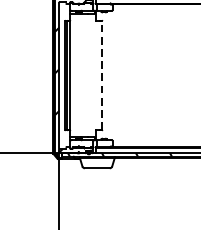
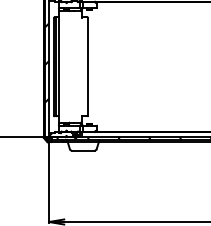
line: (101, 75) -> (87, 66), dashed -> solid

